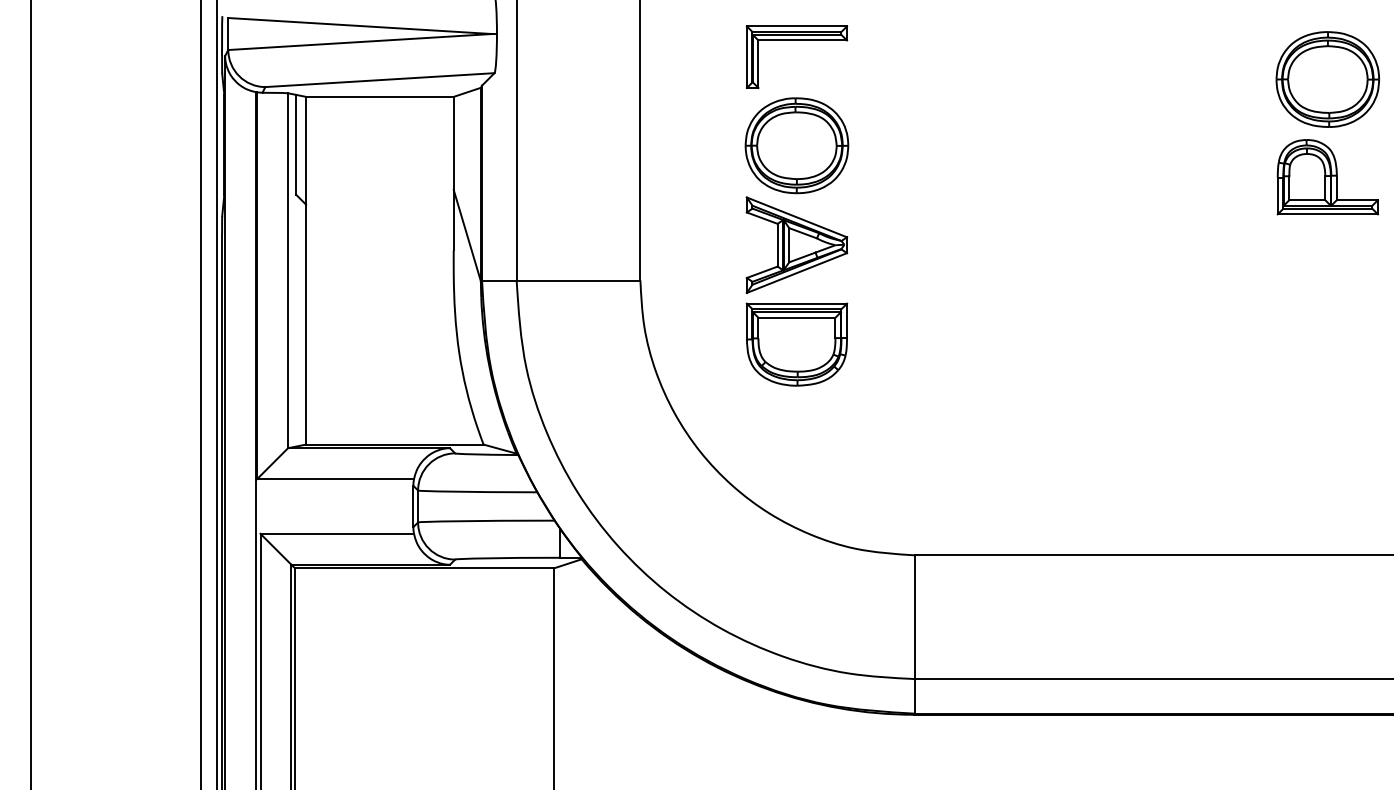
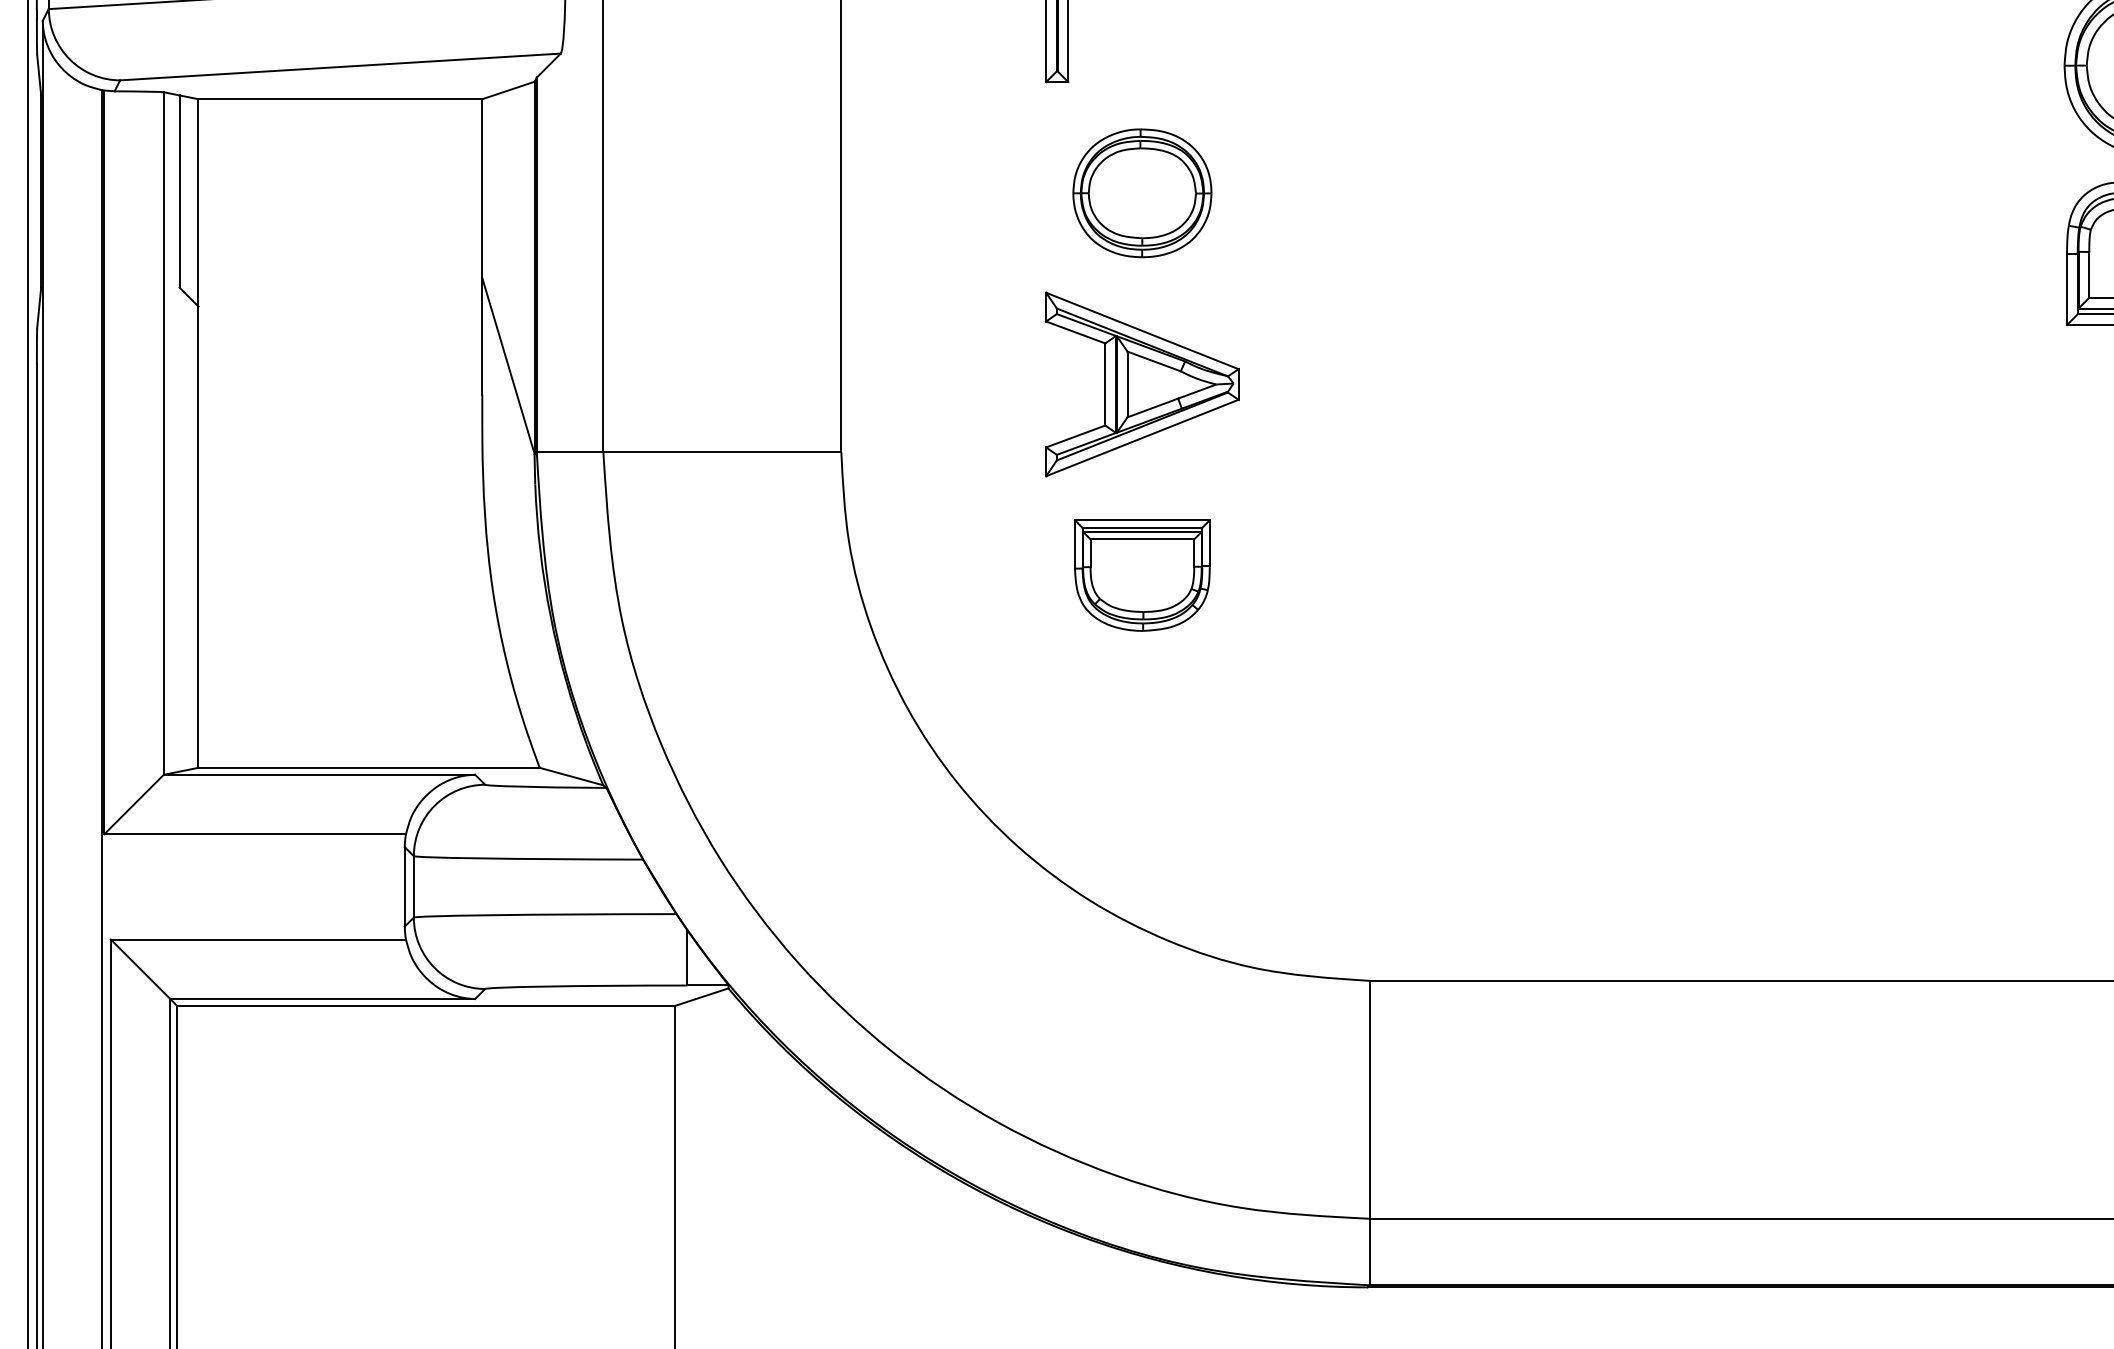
part: (796, 145) -> (1141, 192), size x0.7
part: (796, 344) -> (1141, 575), size x0.7

